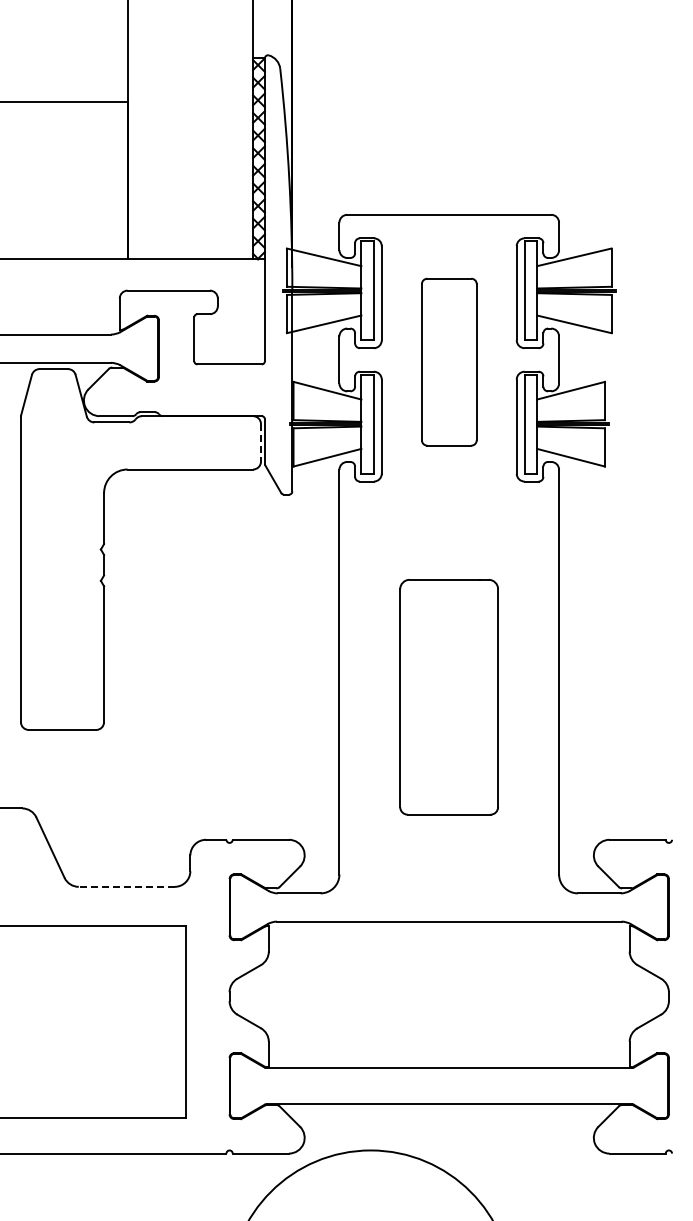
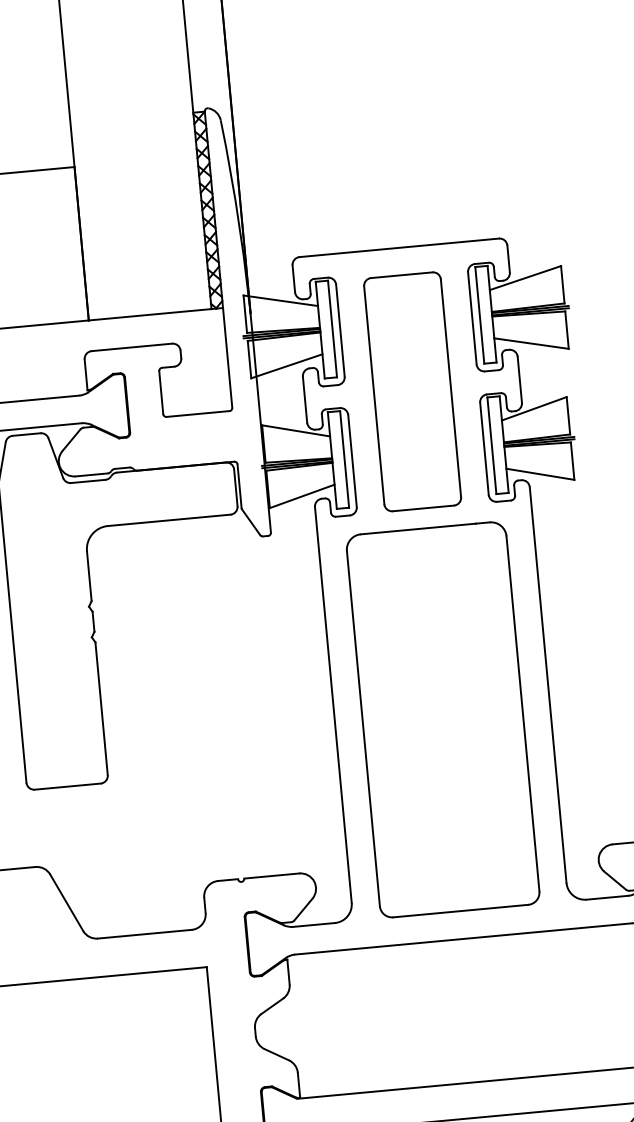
part: (449, 362) -> (412, 392), size x1.43
line: (260, 442) -> (235, 487), dashed -> solid
part: (448, 696) -> (442, 718), size x1.67
line: (126, 886) -> (144, 933), dashed -> solid

